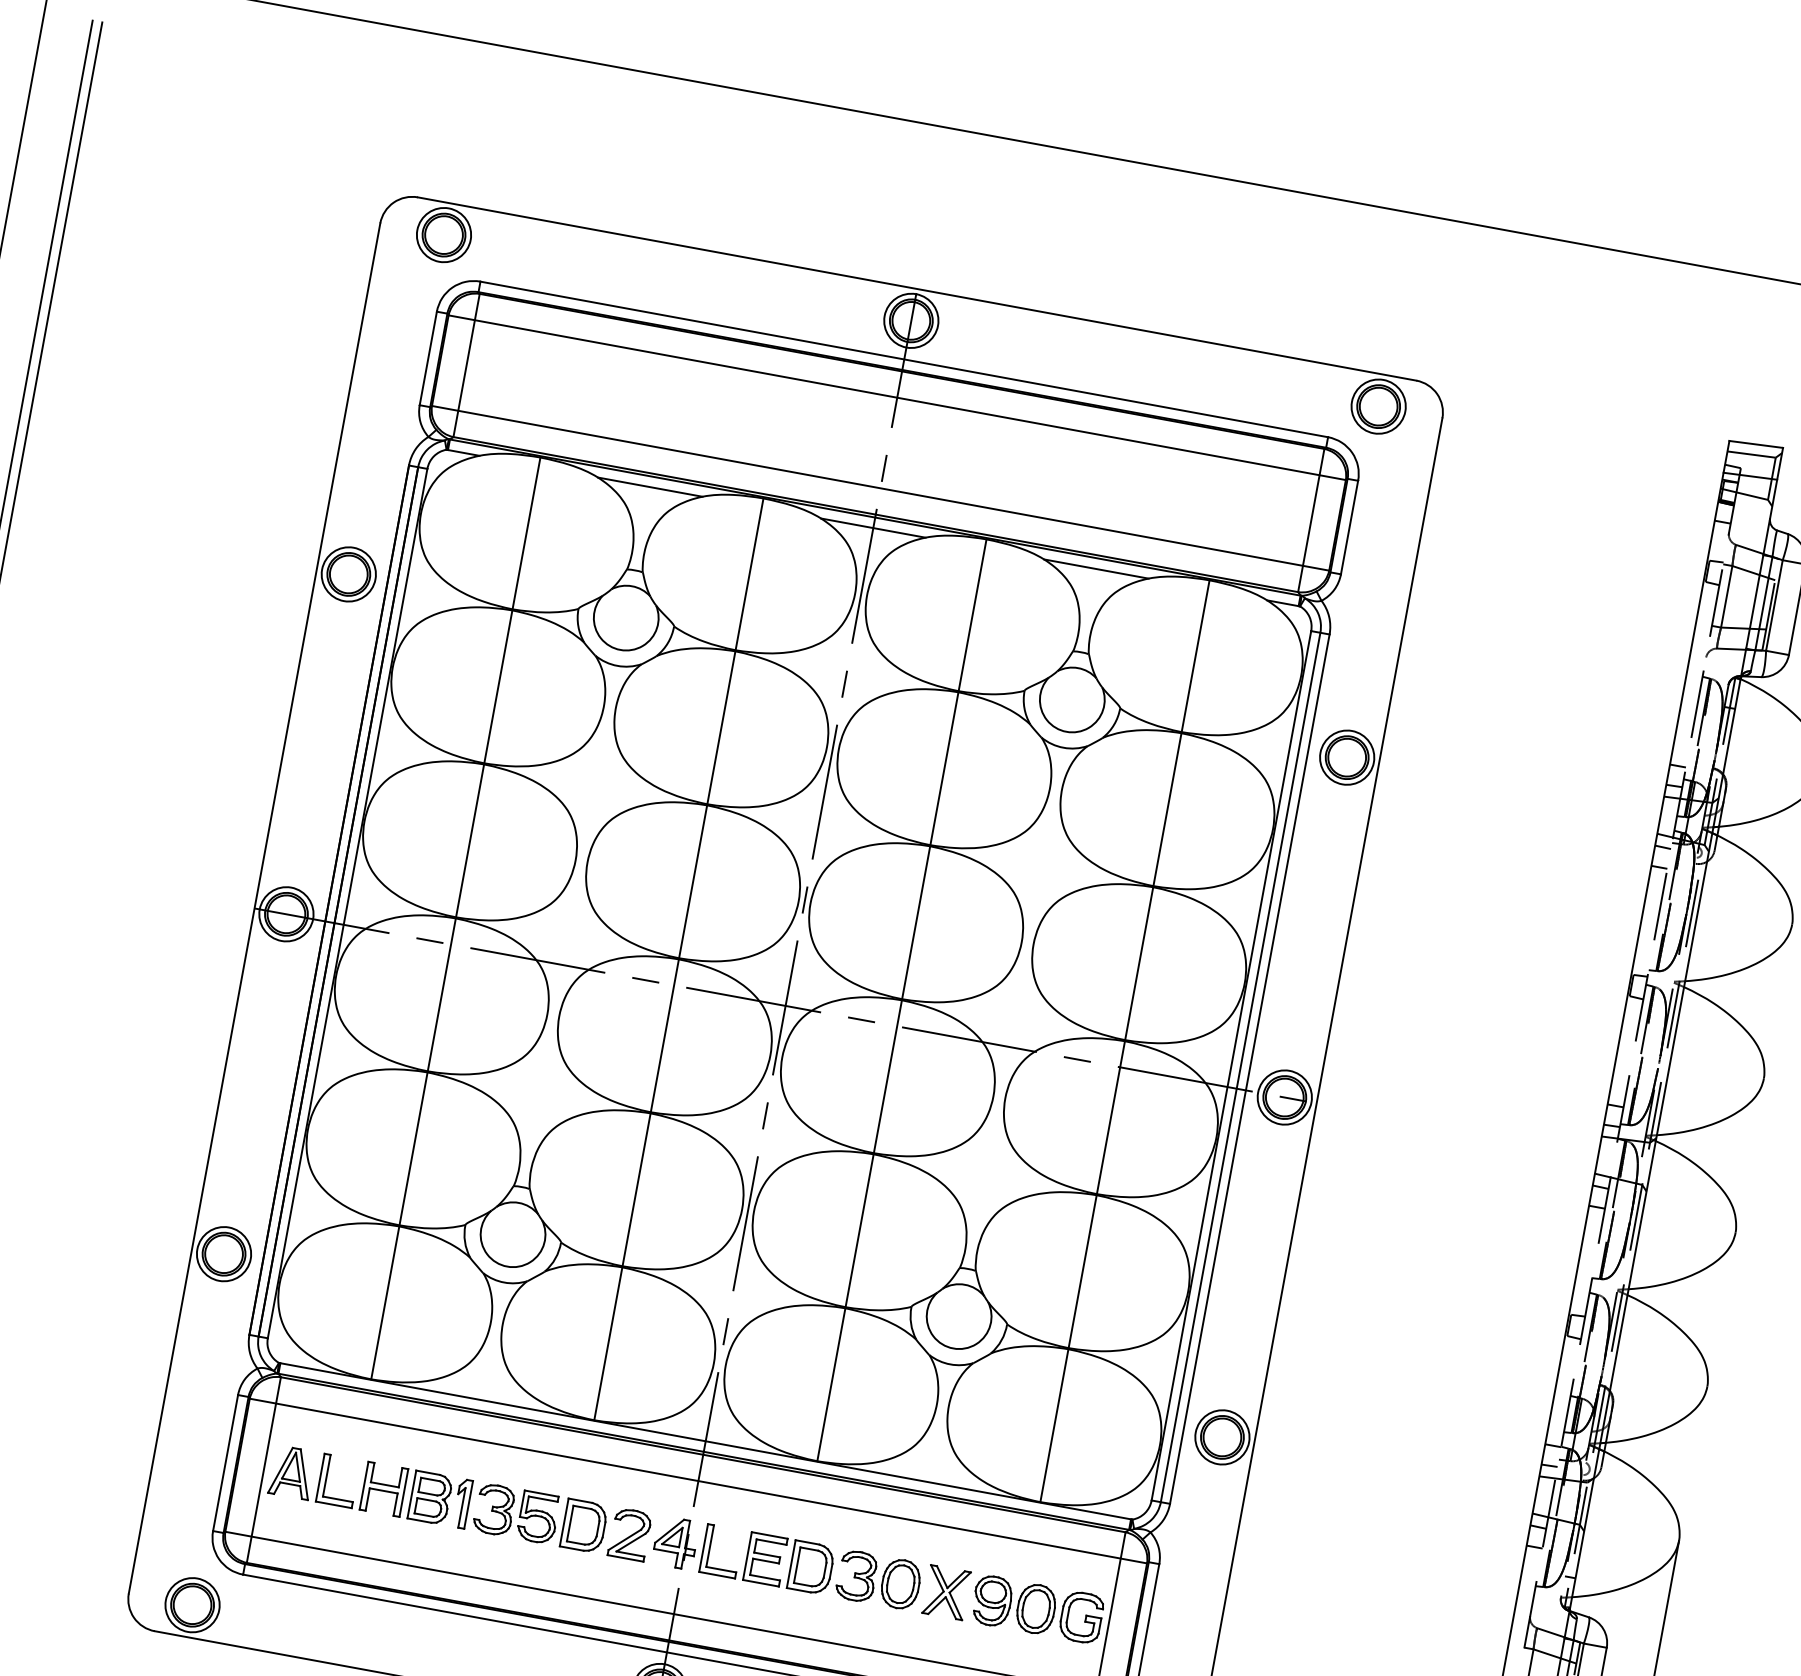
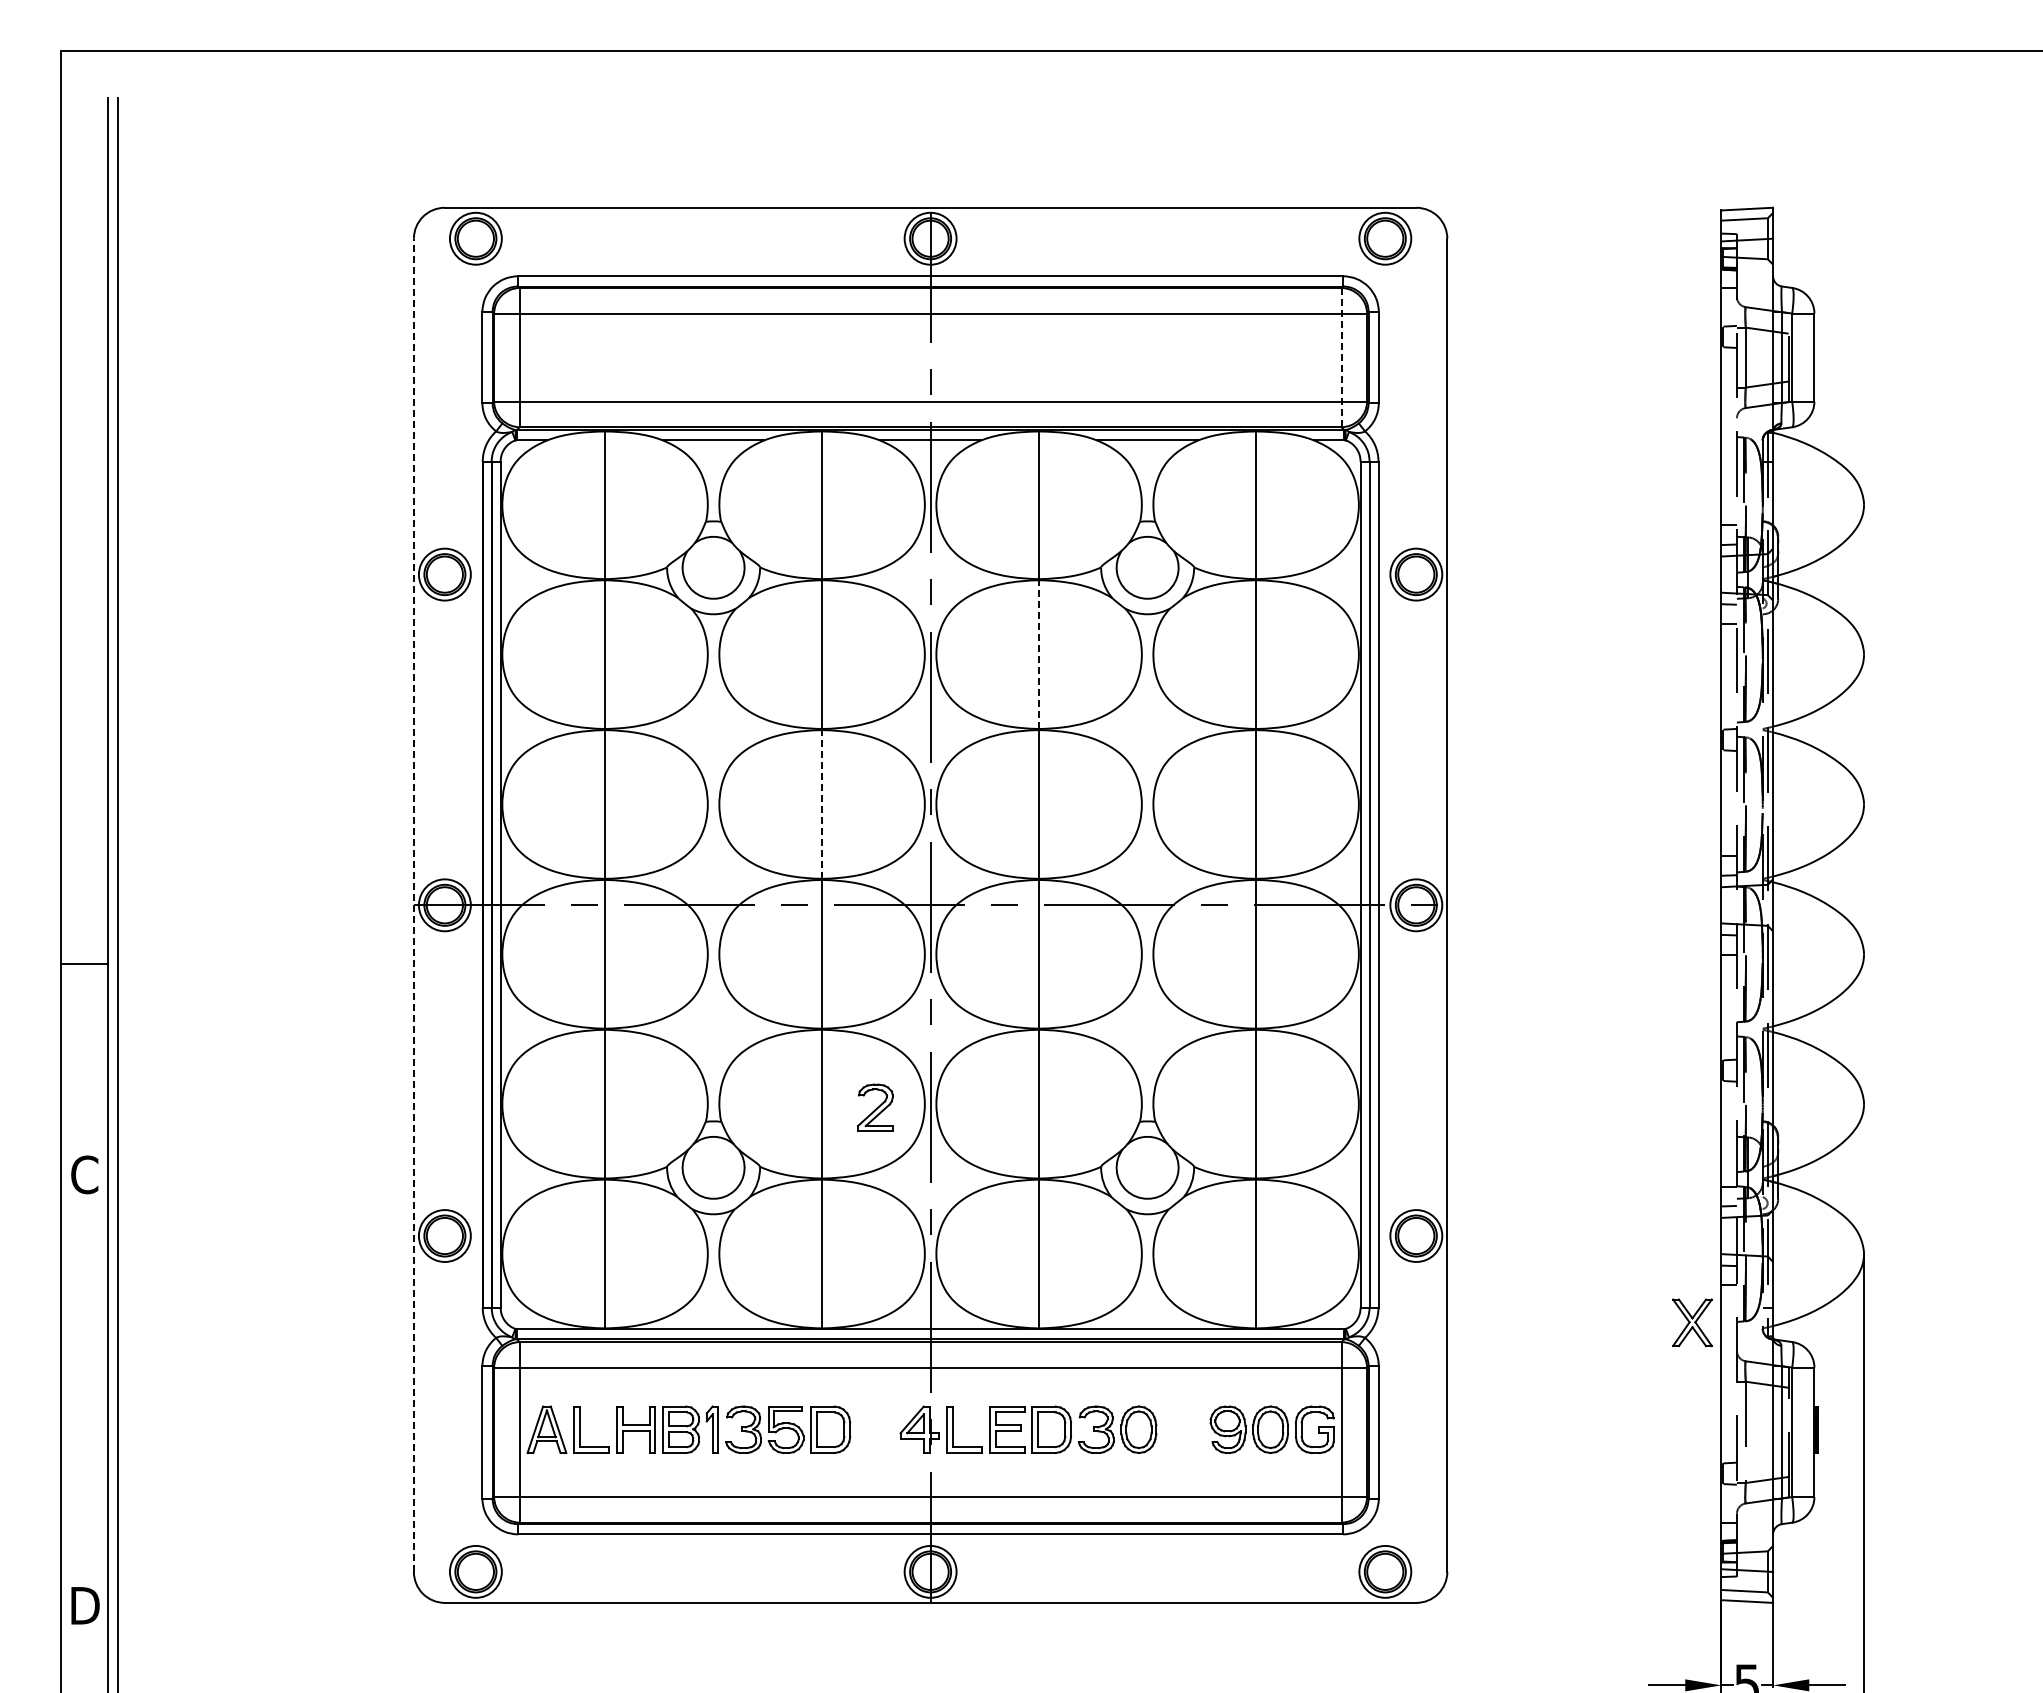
line: (1311, 520) -> (1341, 357), solid -> dashed
line: (944, 768) -> (1039, 654), solid -> dashed
line: (693, 880) -> (822, 803), solid -> dashed
line: (254, 908) -> (413, 905), solid -> dashed
part: (630, 1534) -> (875, 1107), moved
part: (946, 1592) -> (1692, 1322), moved

